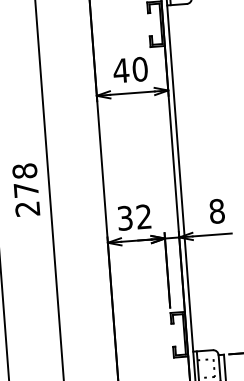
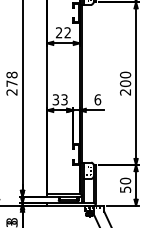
text: (130, 69) -> (63, 32), 40 -> 22
text: (216, 210) -> (97, 99), 8 -> 6
text: (144, 218) -> (64, 100), 32 -> 33

